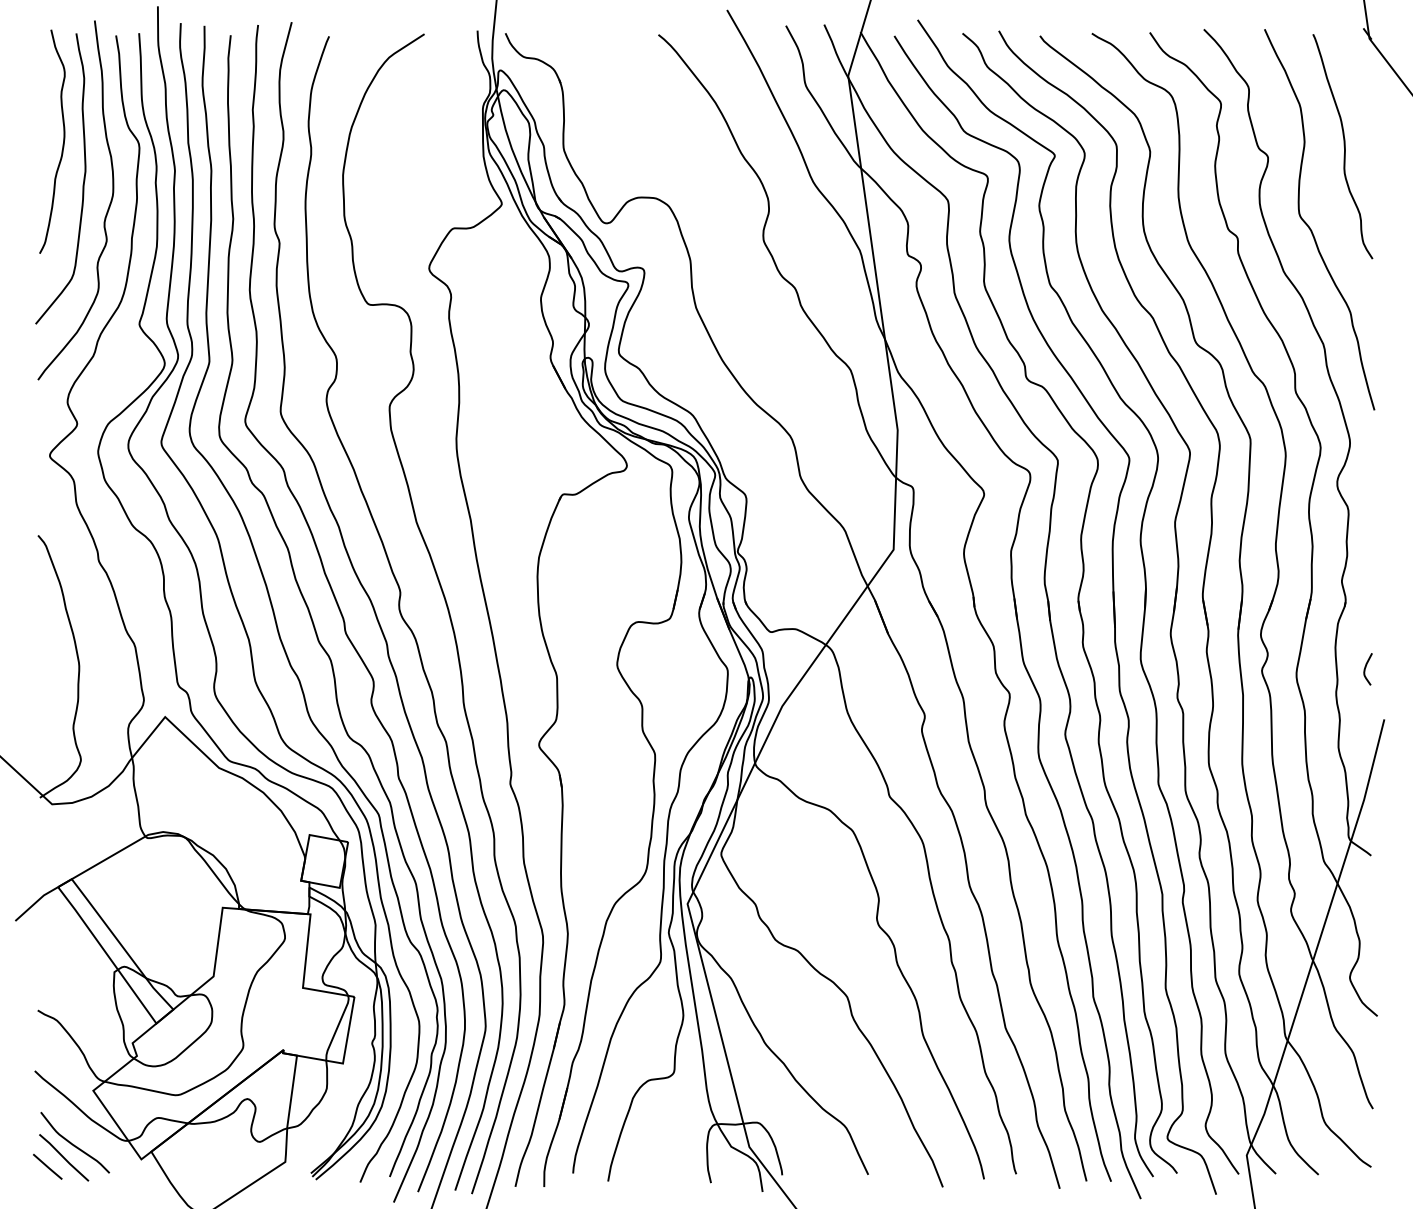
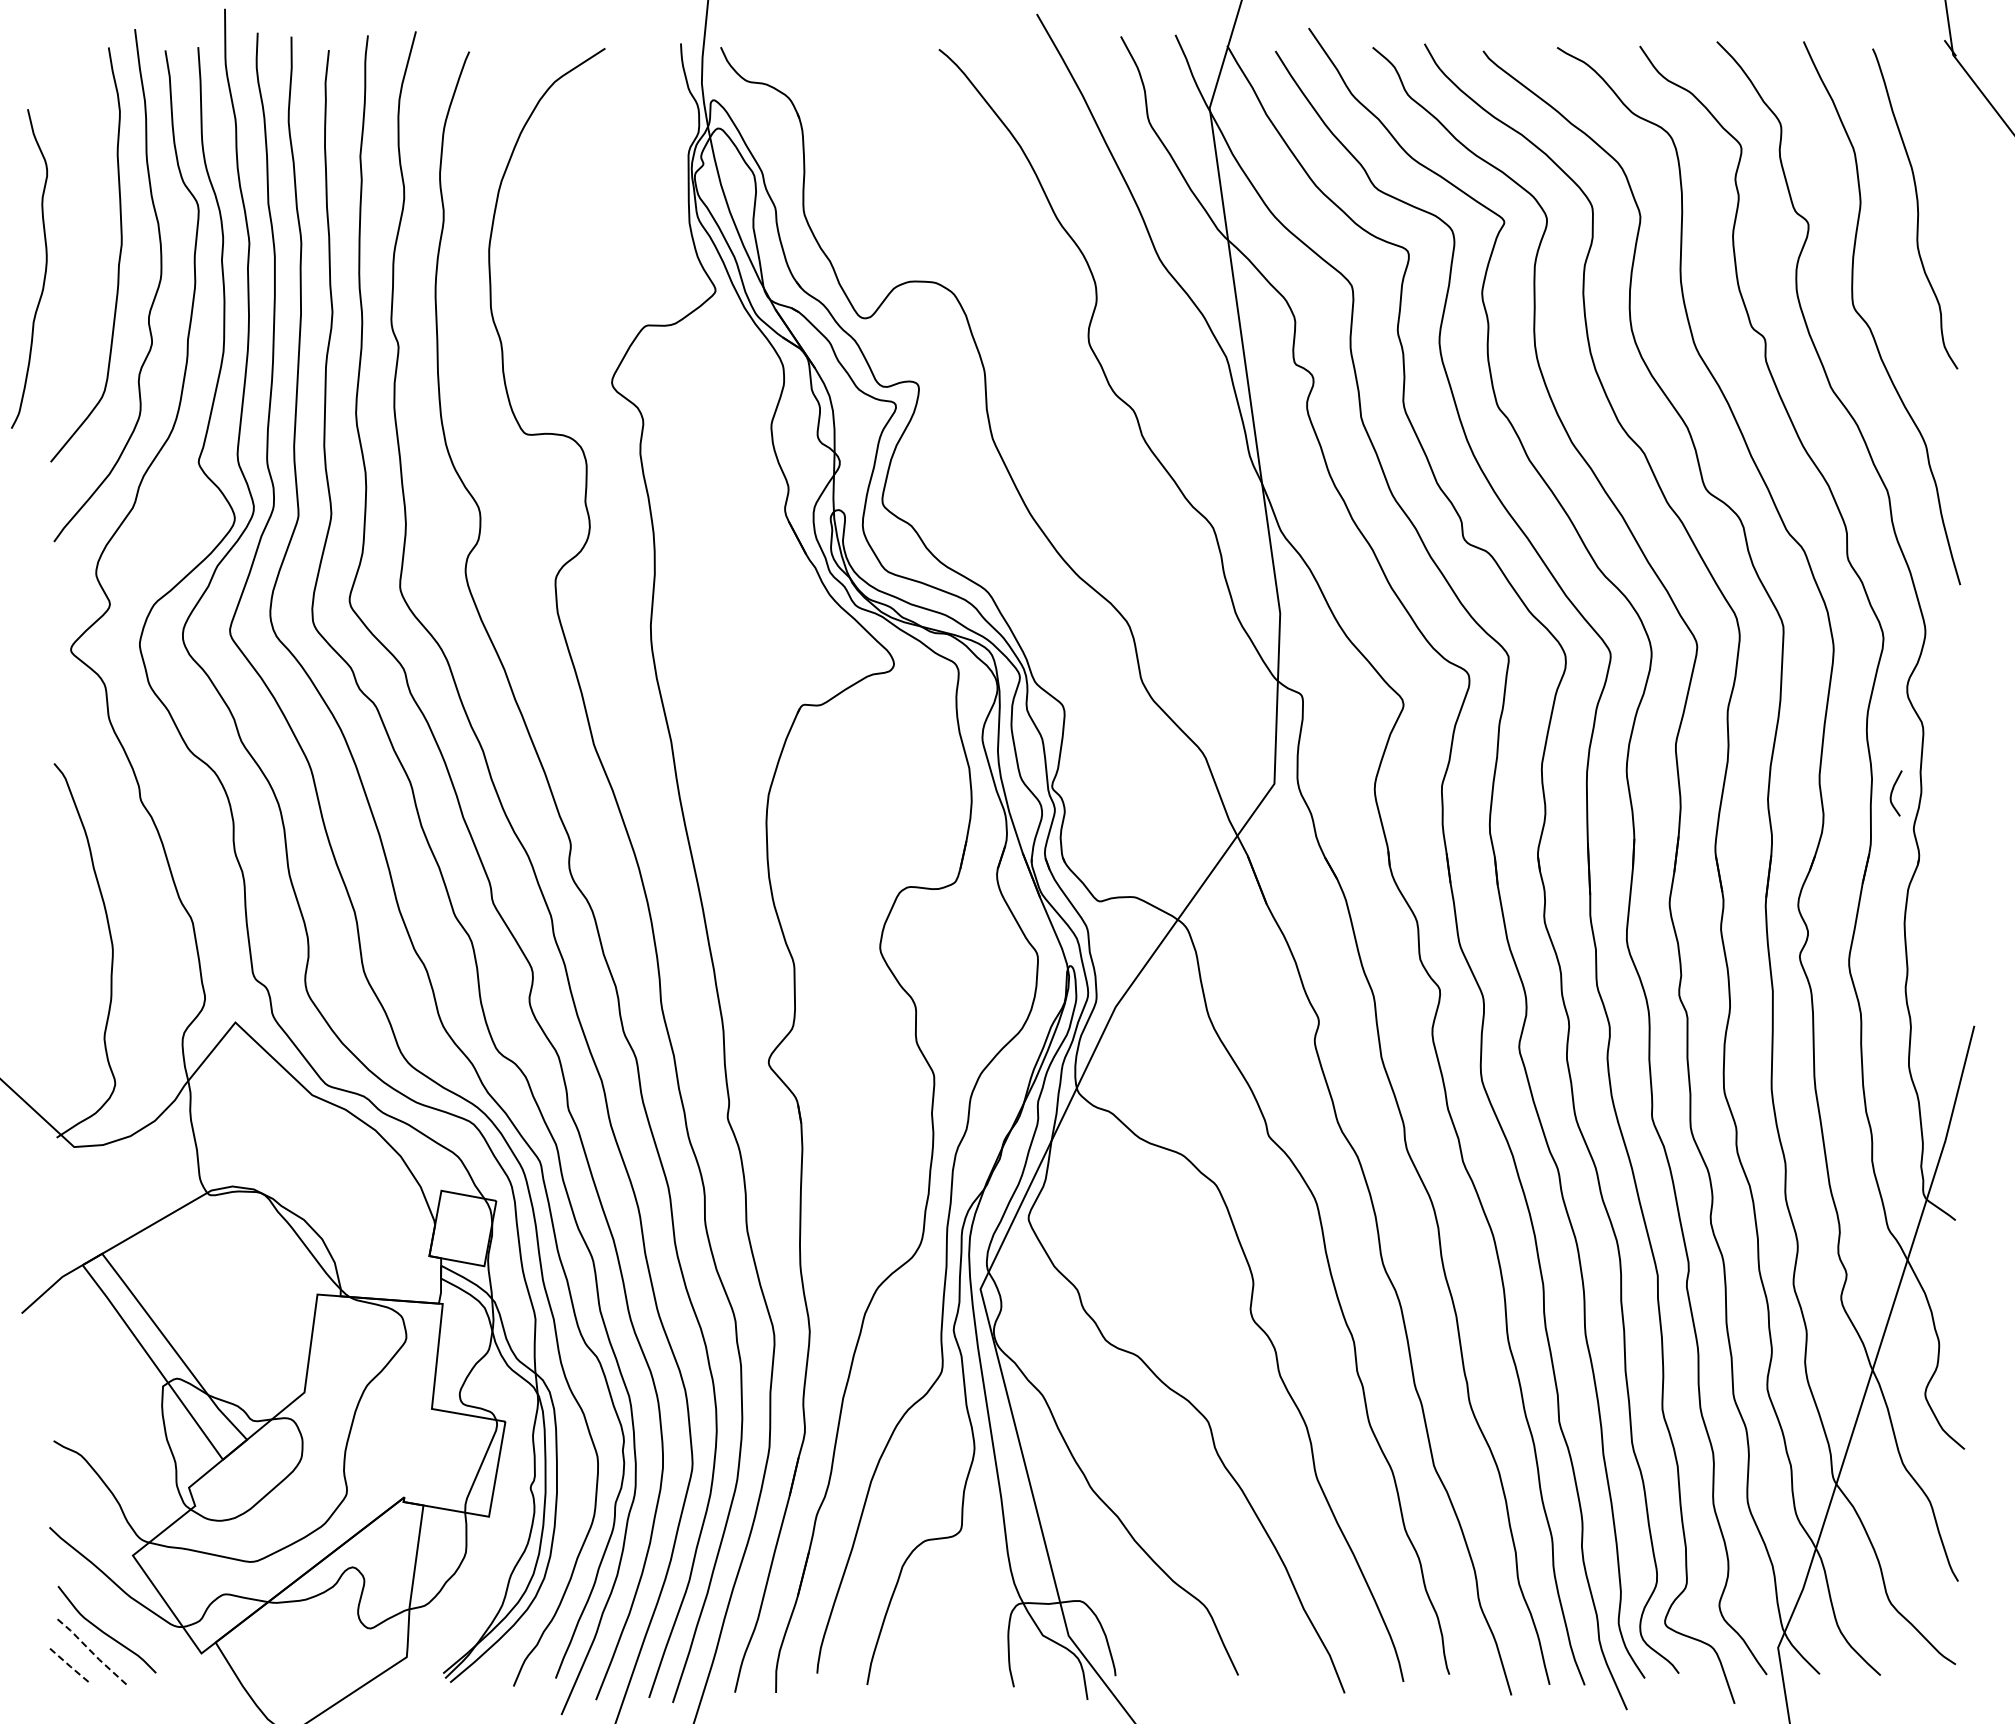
curve: (62, 144) -> (44, 272), moved
curve: (1365, 669) -> (1892, 793), moved
line: (63, 1158) -> (90, 1651), solid -> dashed
line: (47, 1167) -> (67, 1664), solid -> dashed

